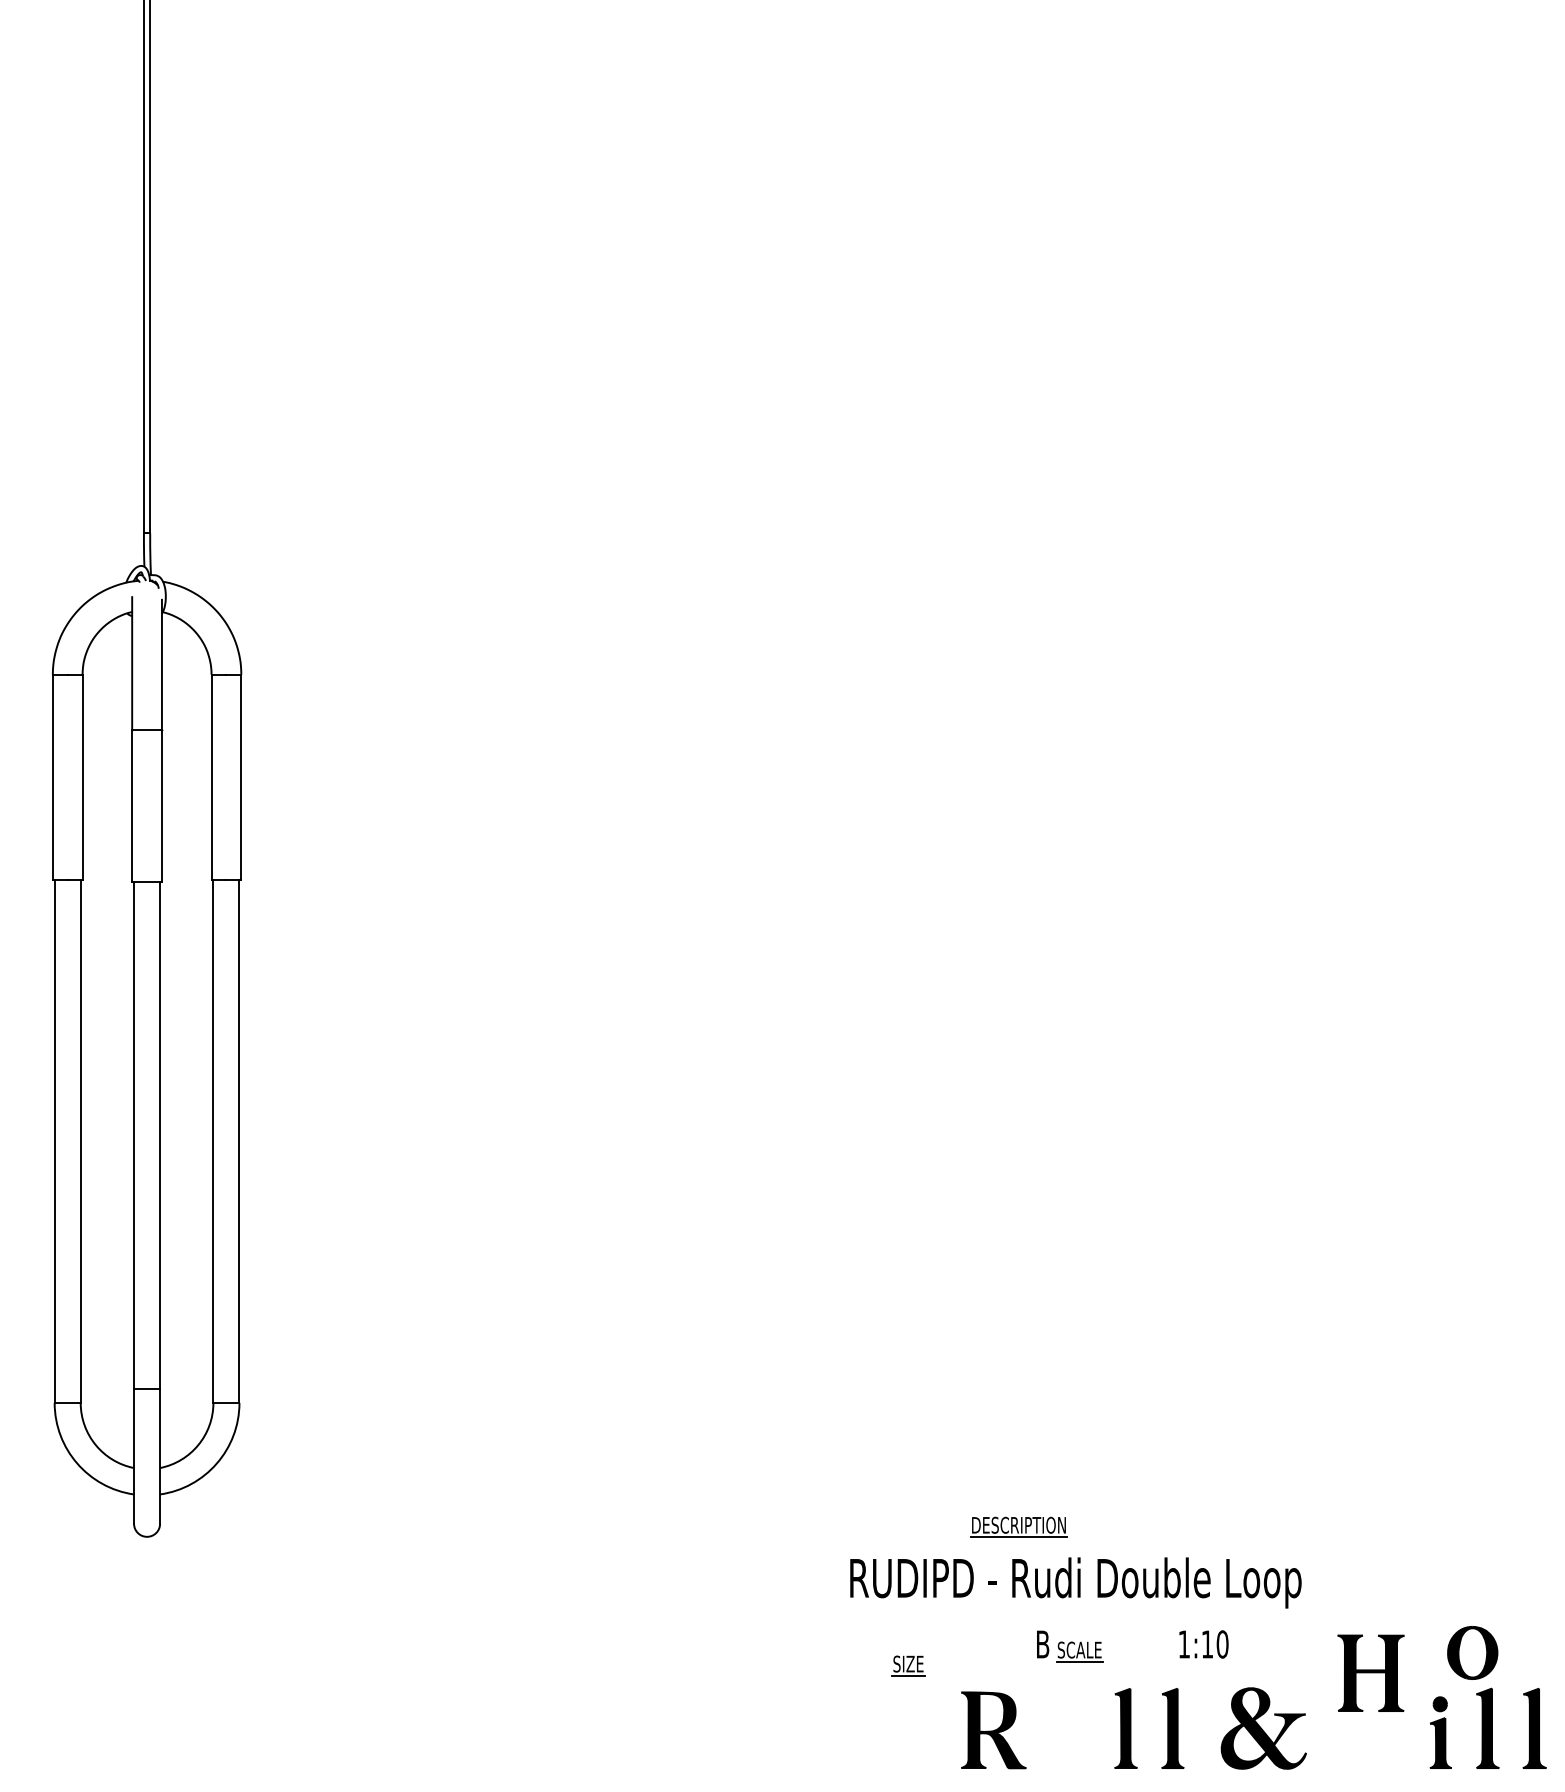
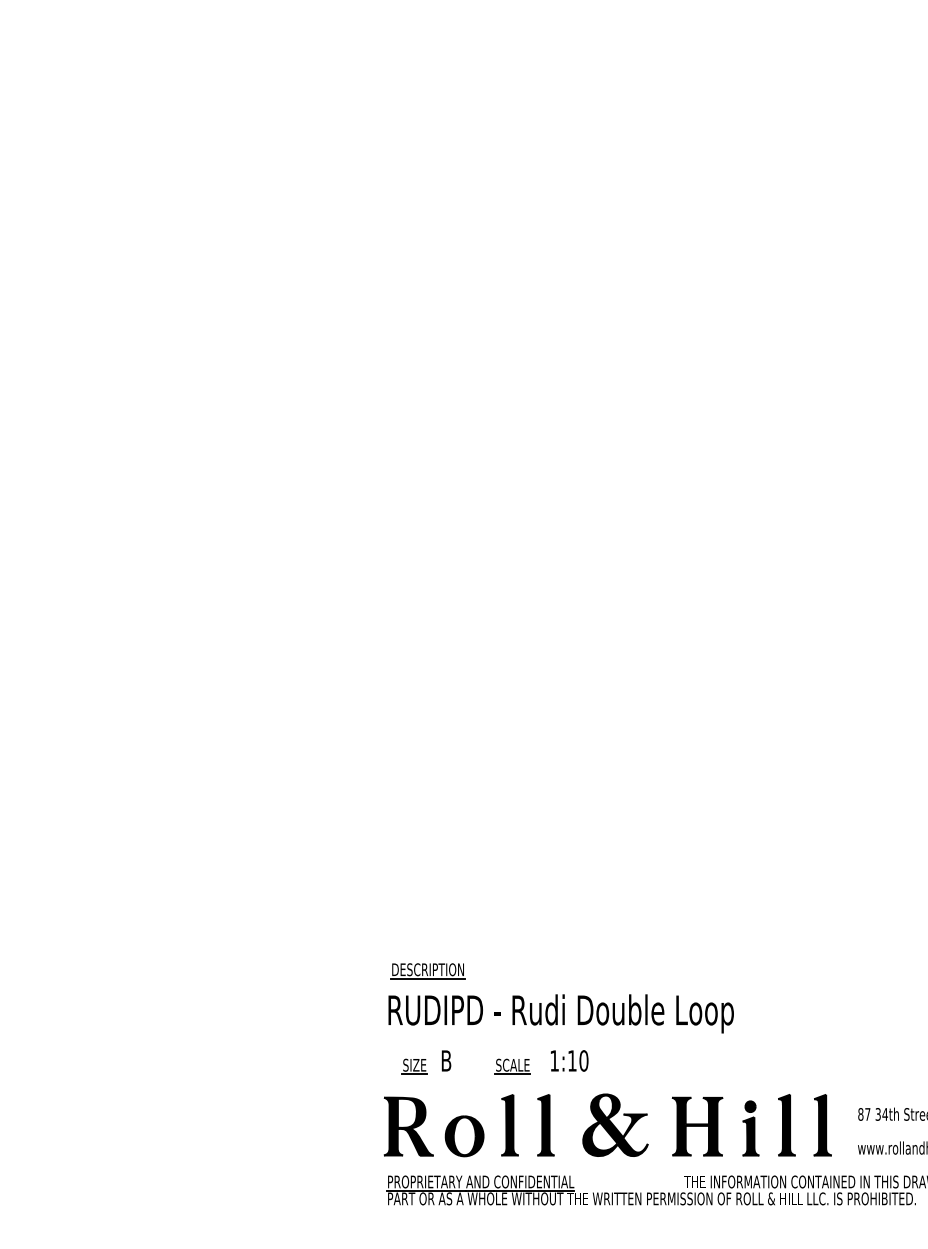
text: (1075, 1582) -> (560, 1013), moved
part: (1079, 1651) -> (512, 1066), moved
part: (1472, 1652) -> (464, 1135), moved
part: (908, 1665) -> (414, 1066), moved
part: (1370, 1672) -> (697, 1126), moved

